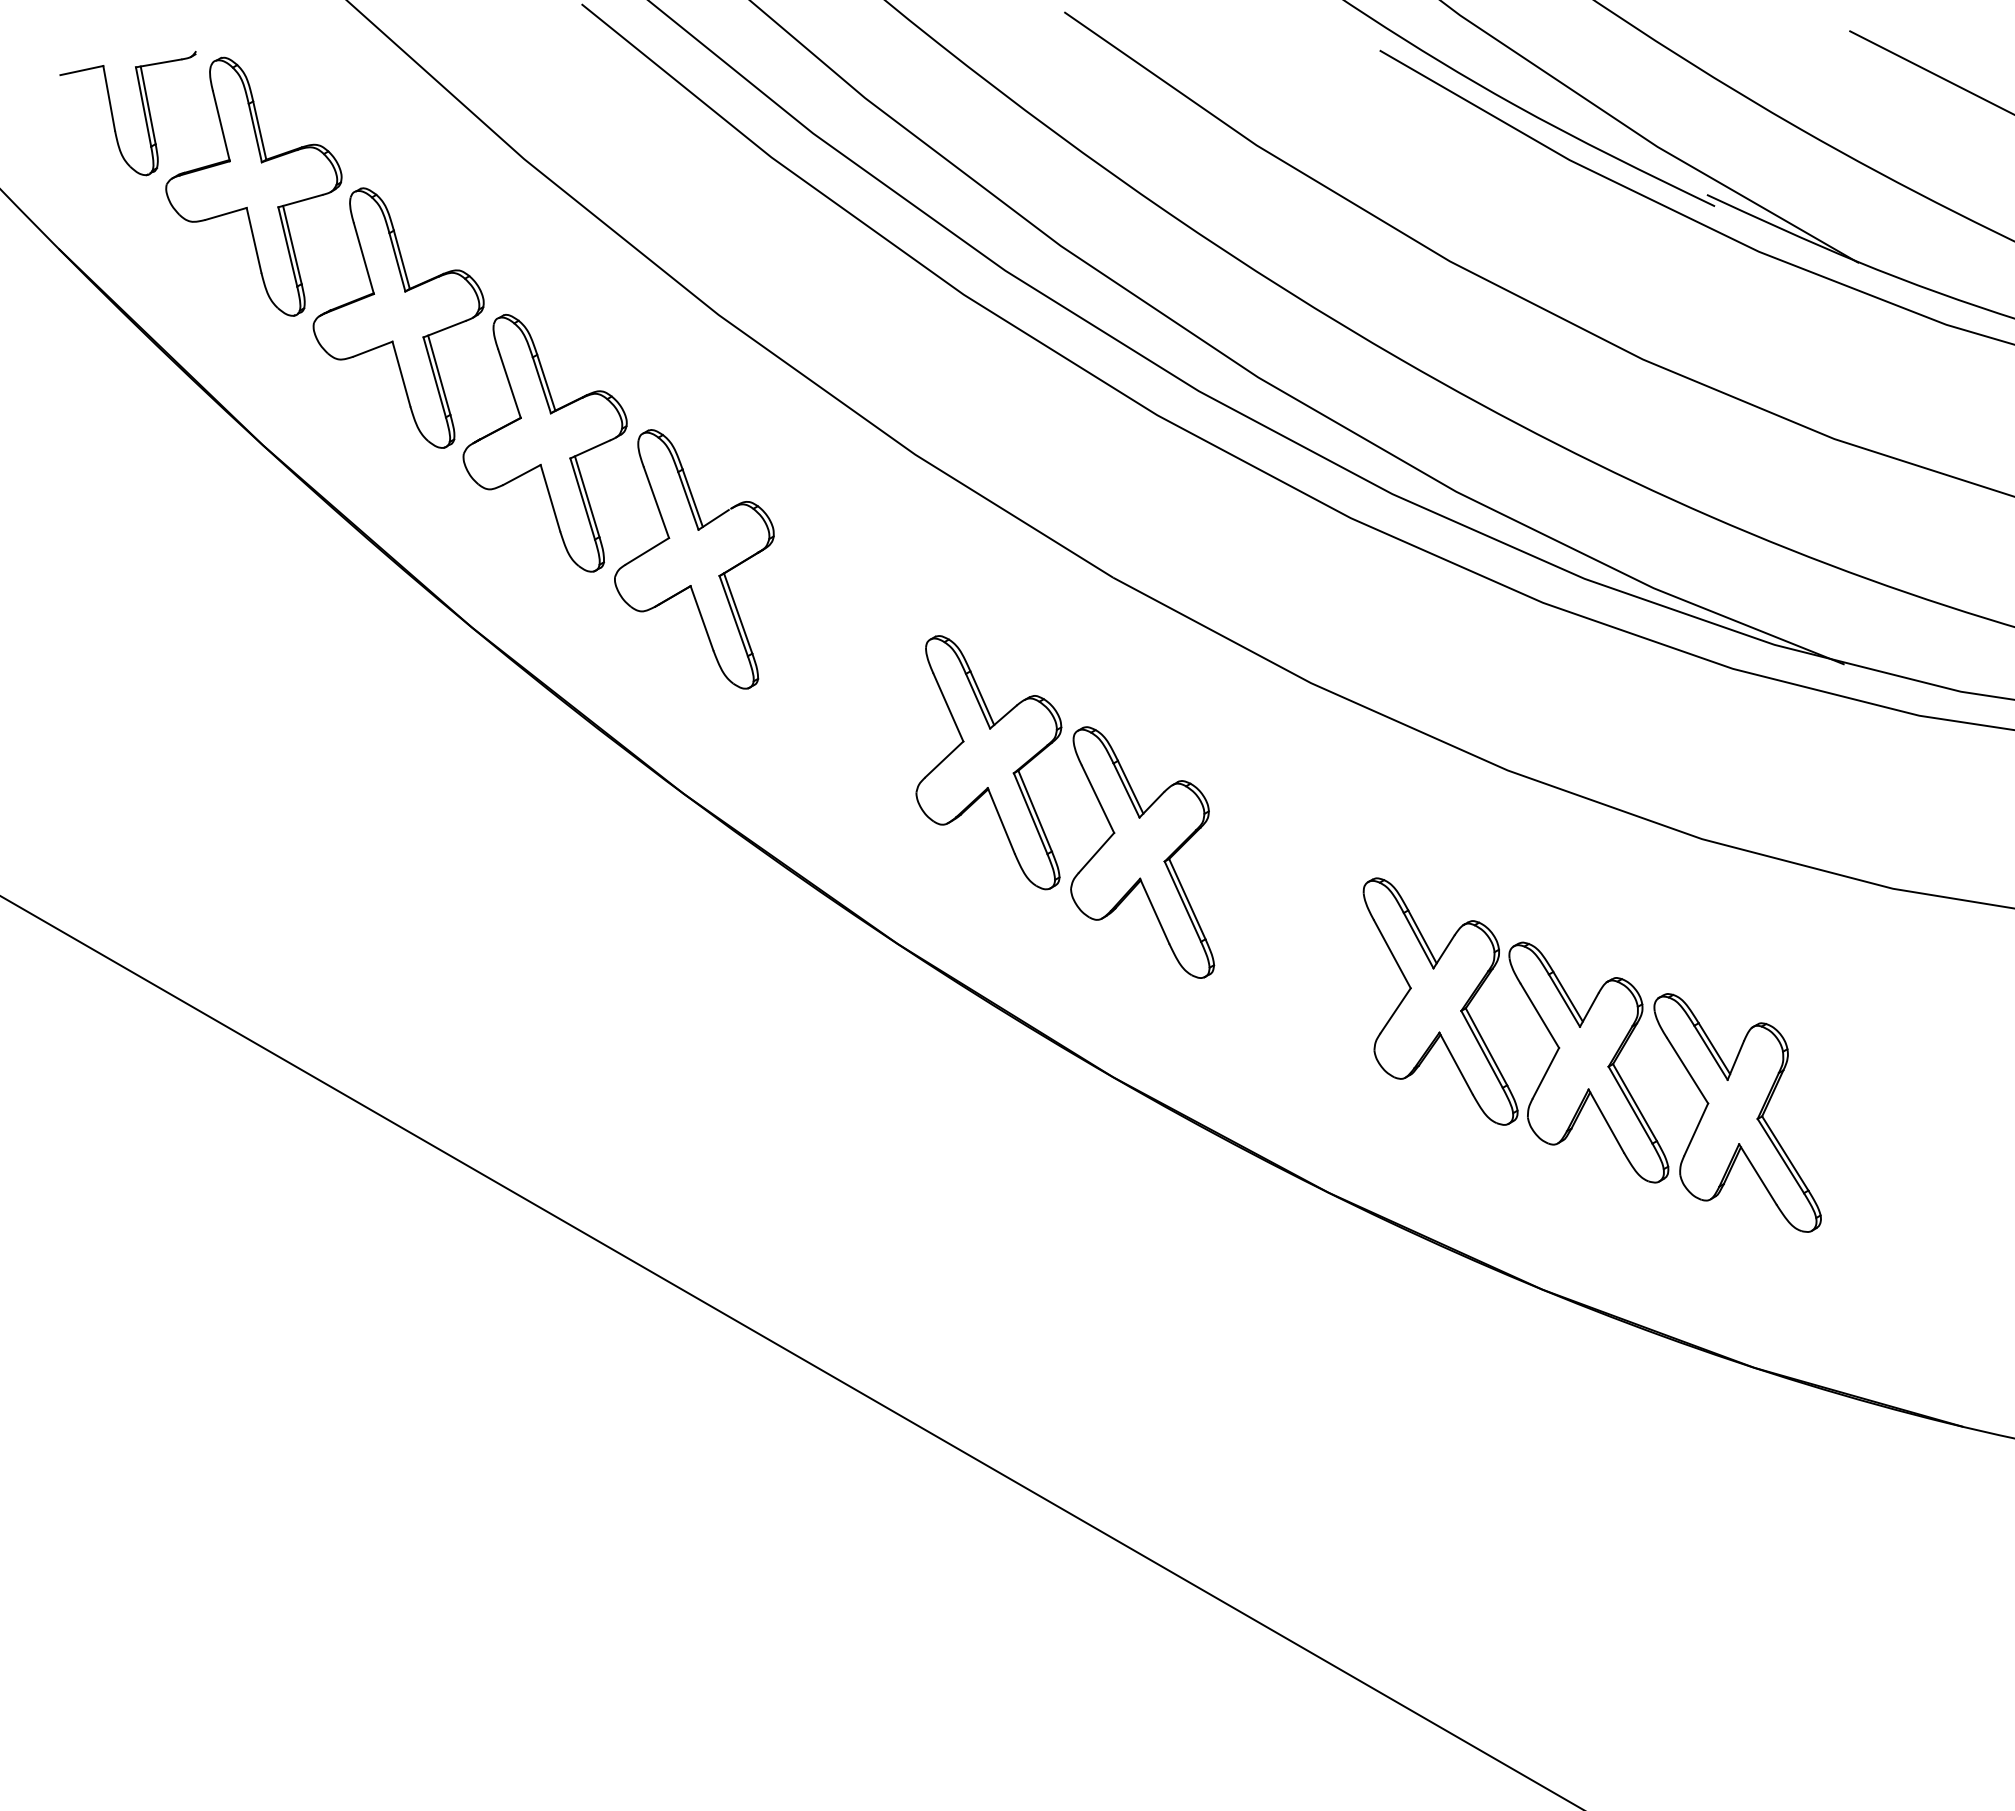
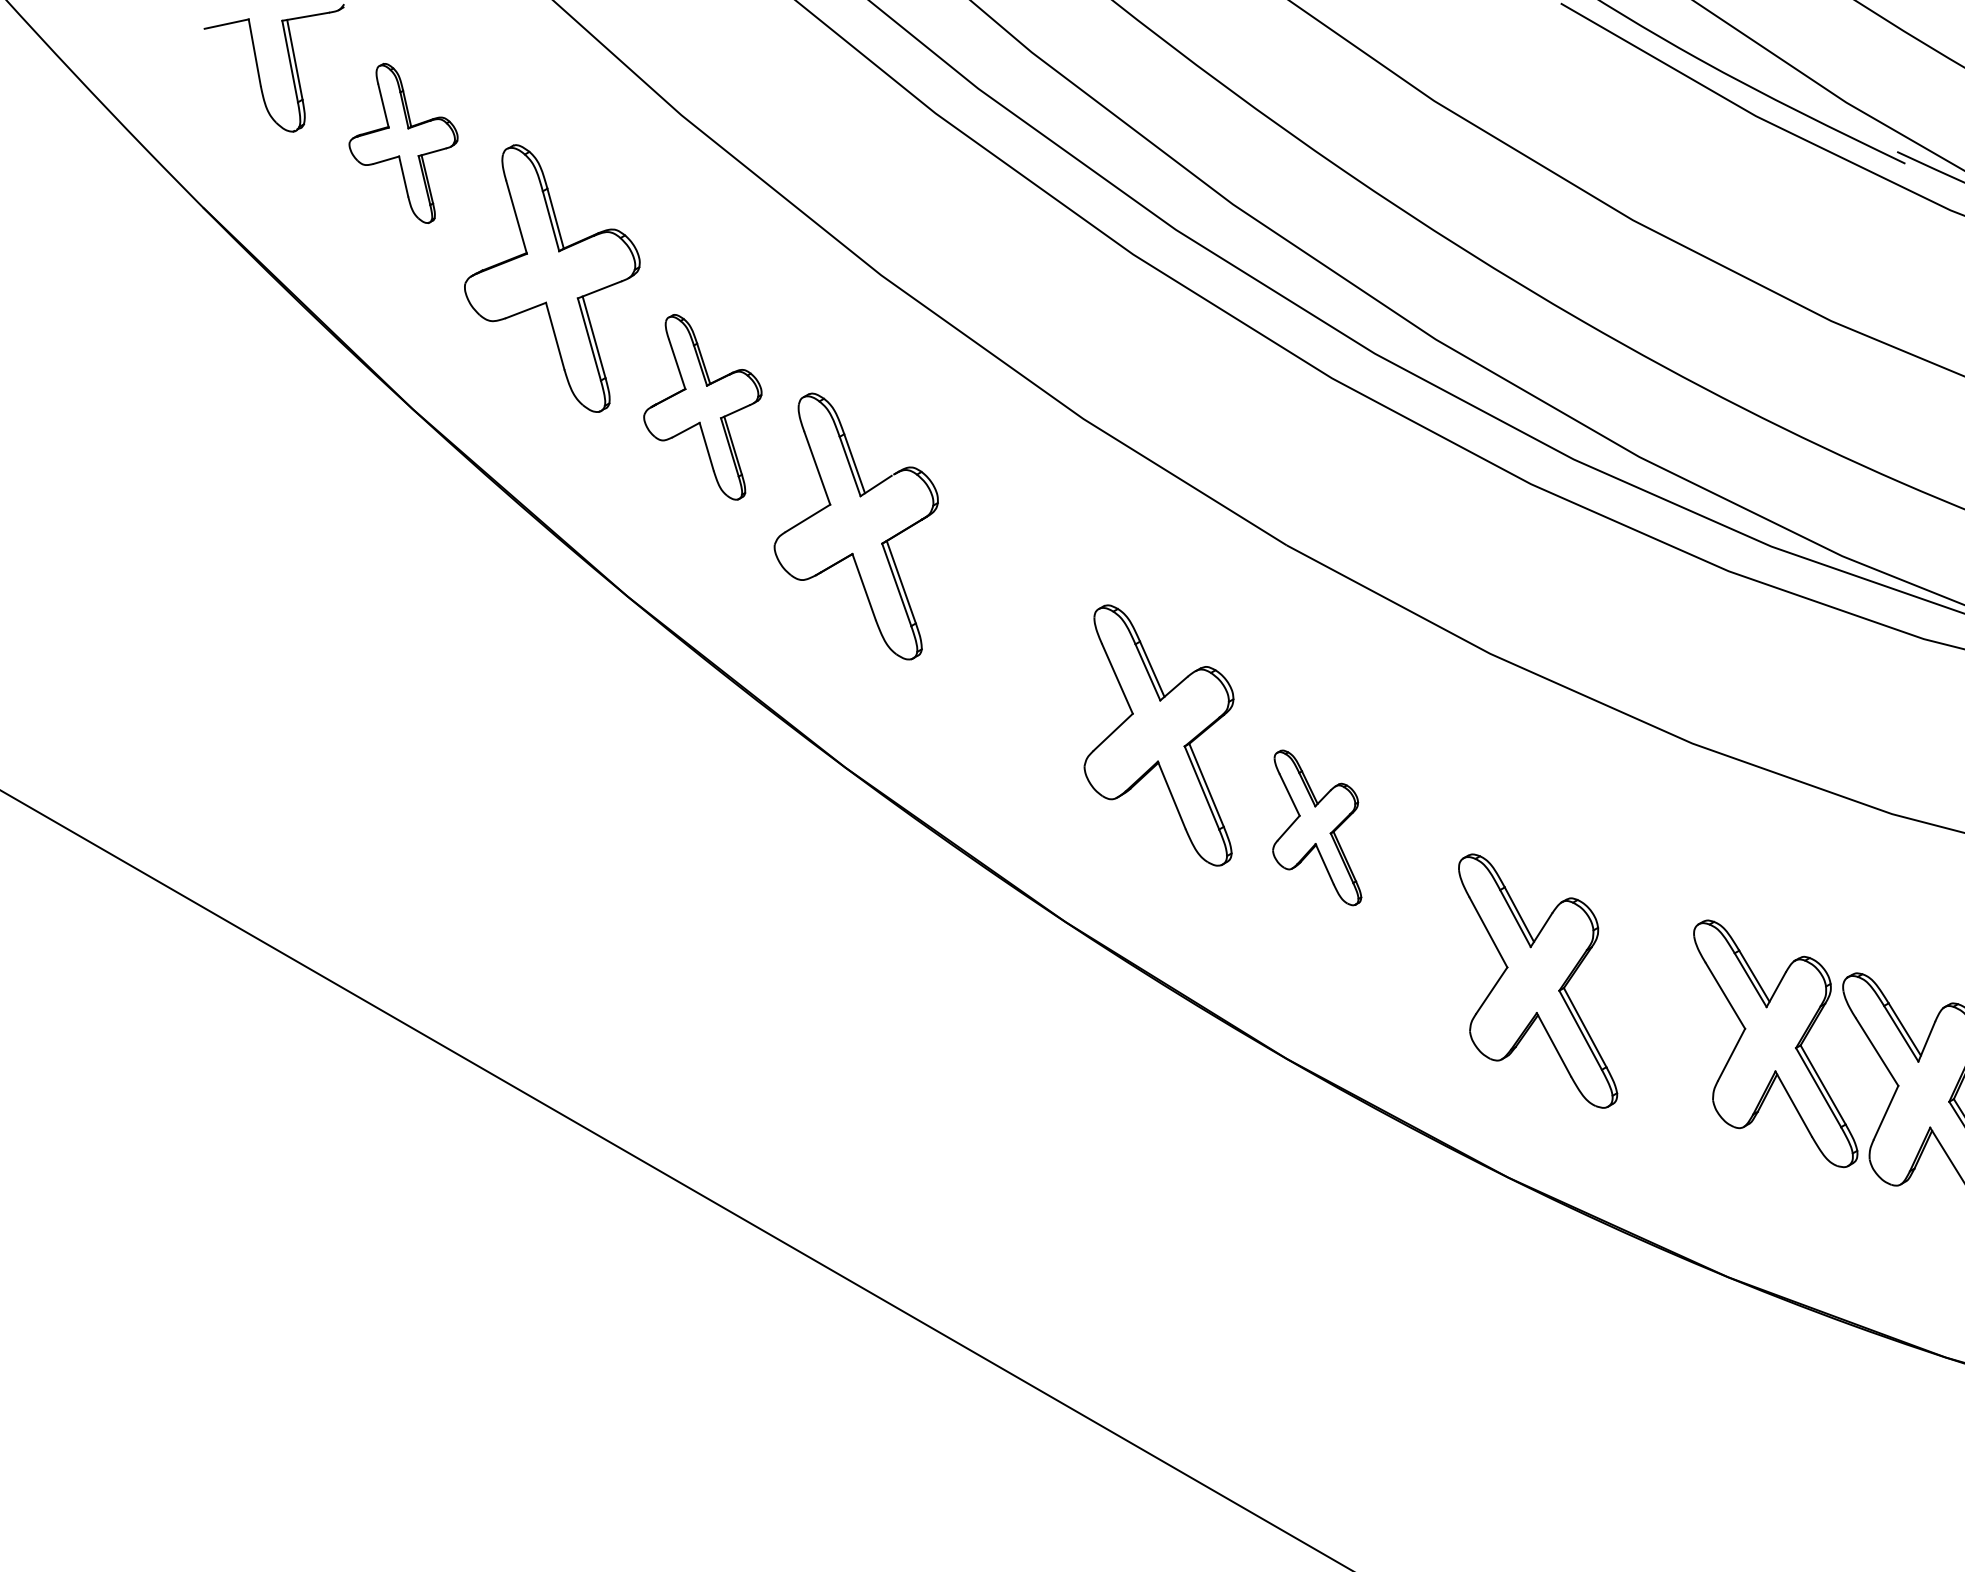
part: (253, 186) -> (403, 143), size x0.6
part: (544, 443) -> (702, 407), size x0.7
part: (1142, 852) -> (1316, 827), size x0.6
part: (1440, 1001) -> (1537, 981), moved

